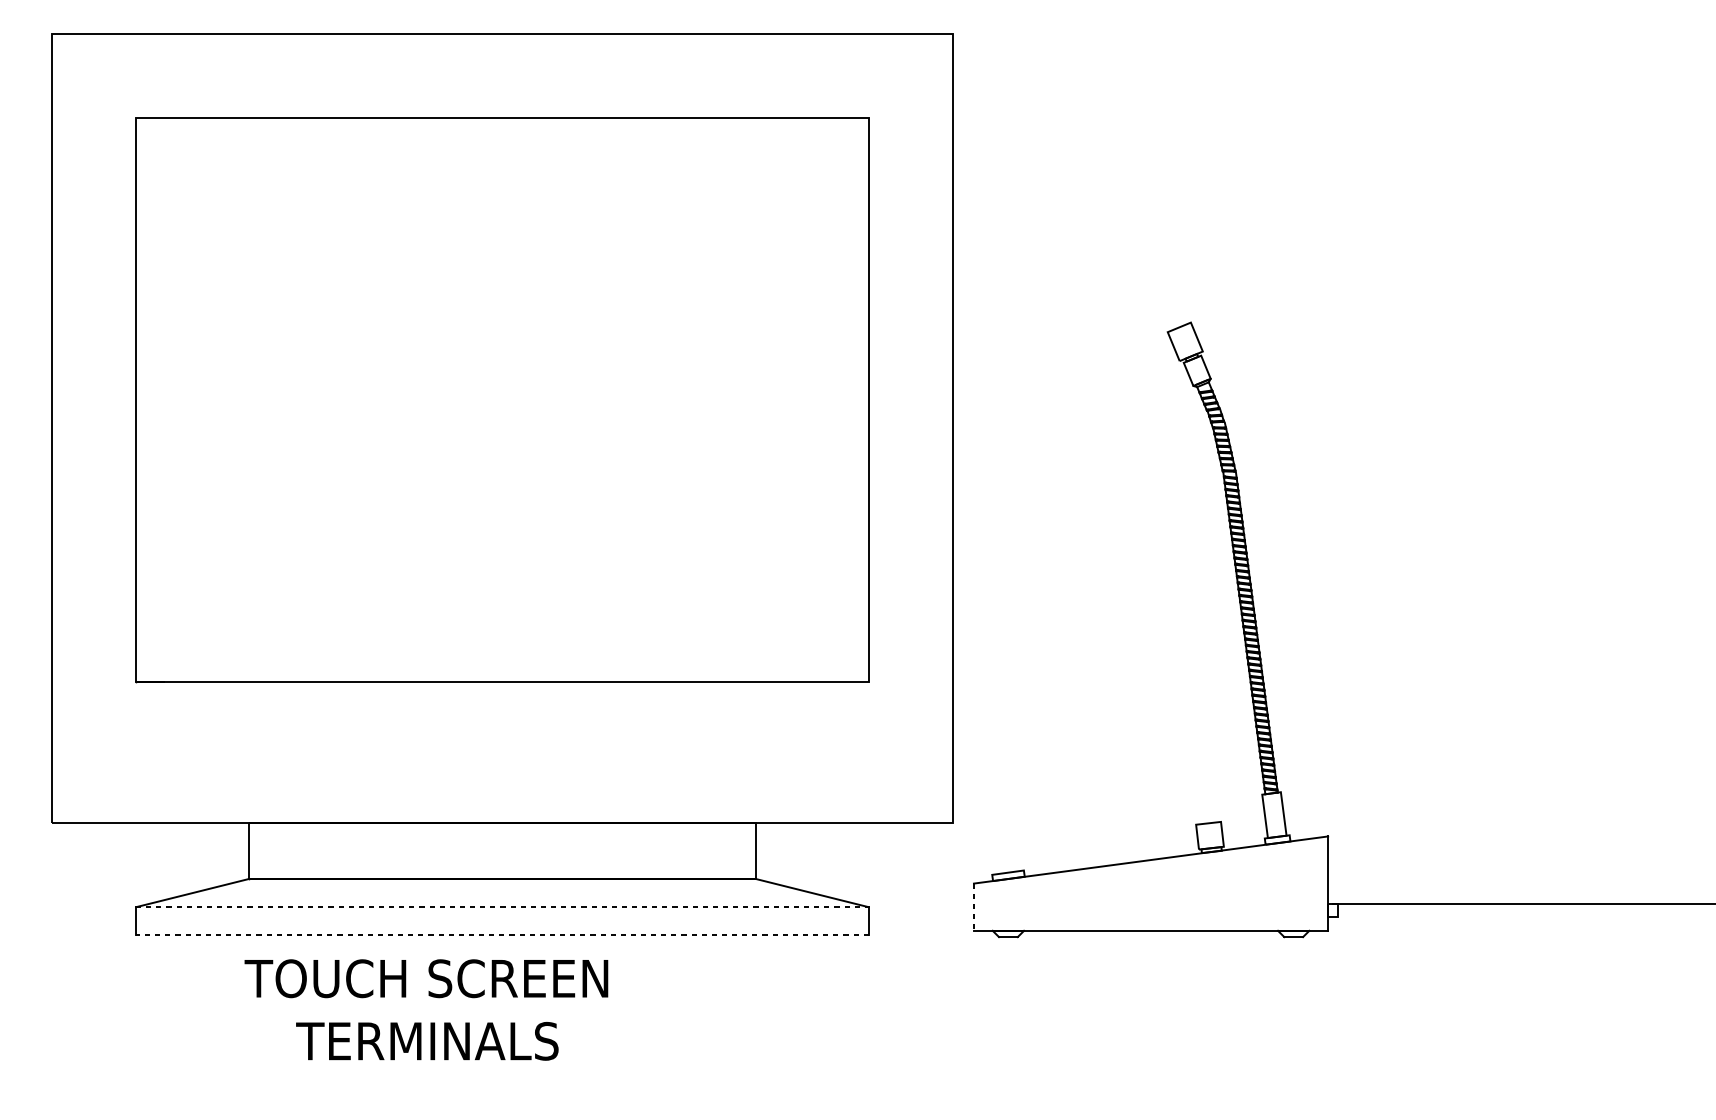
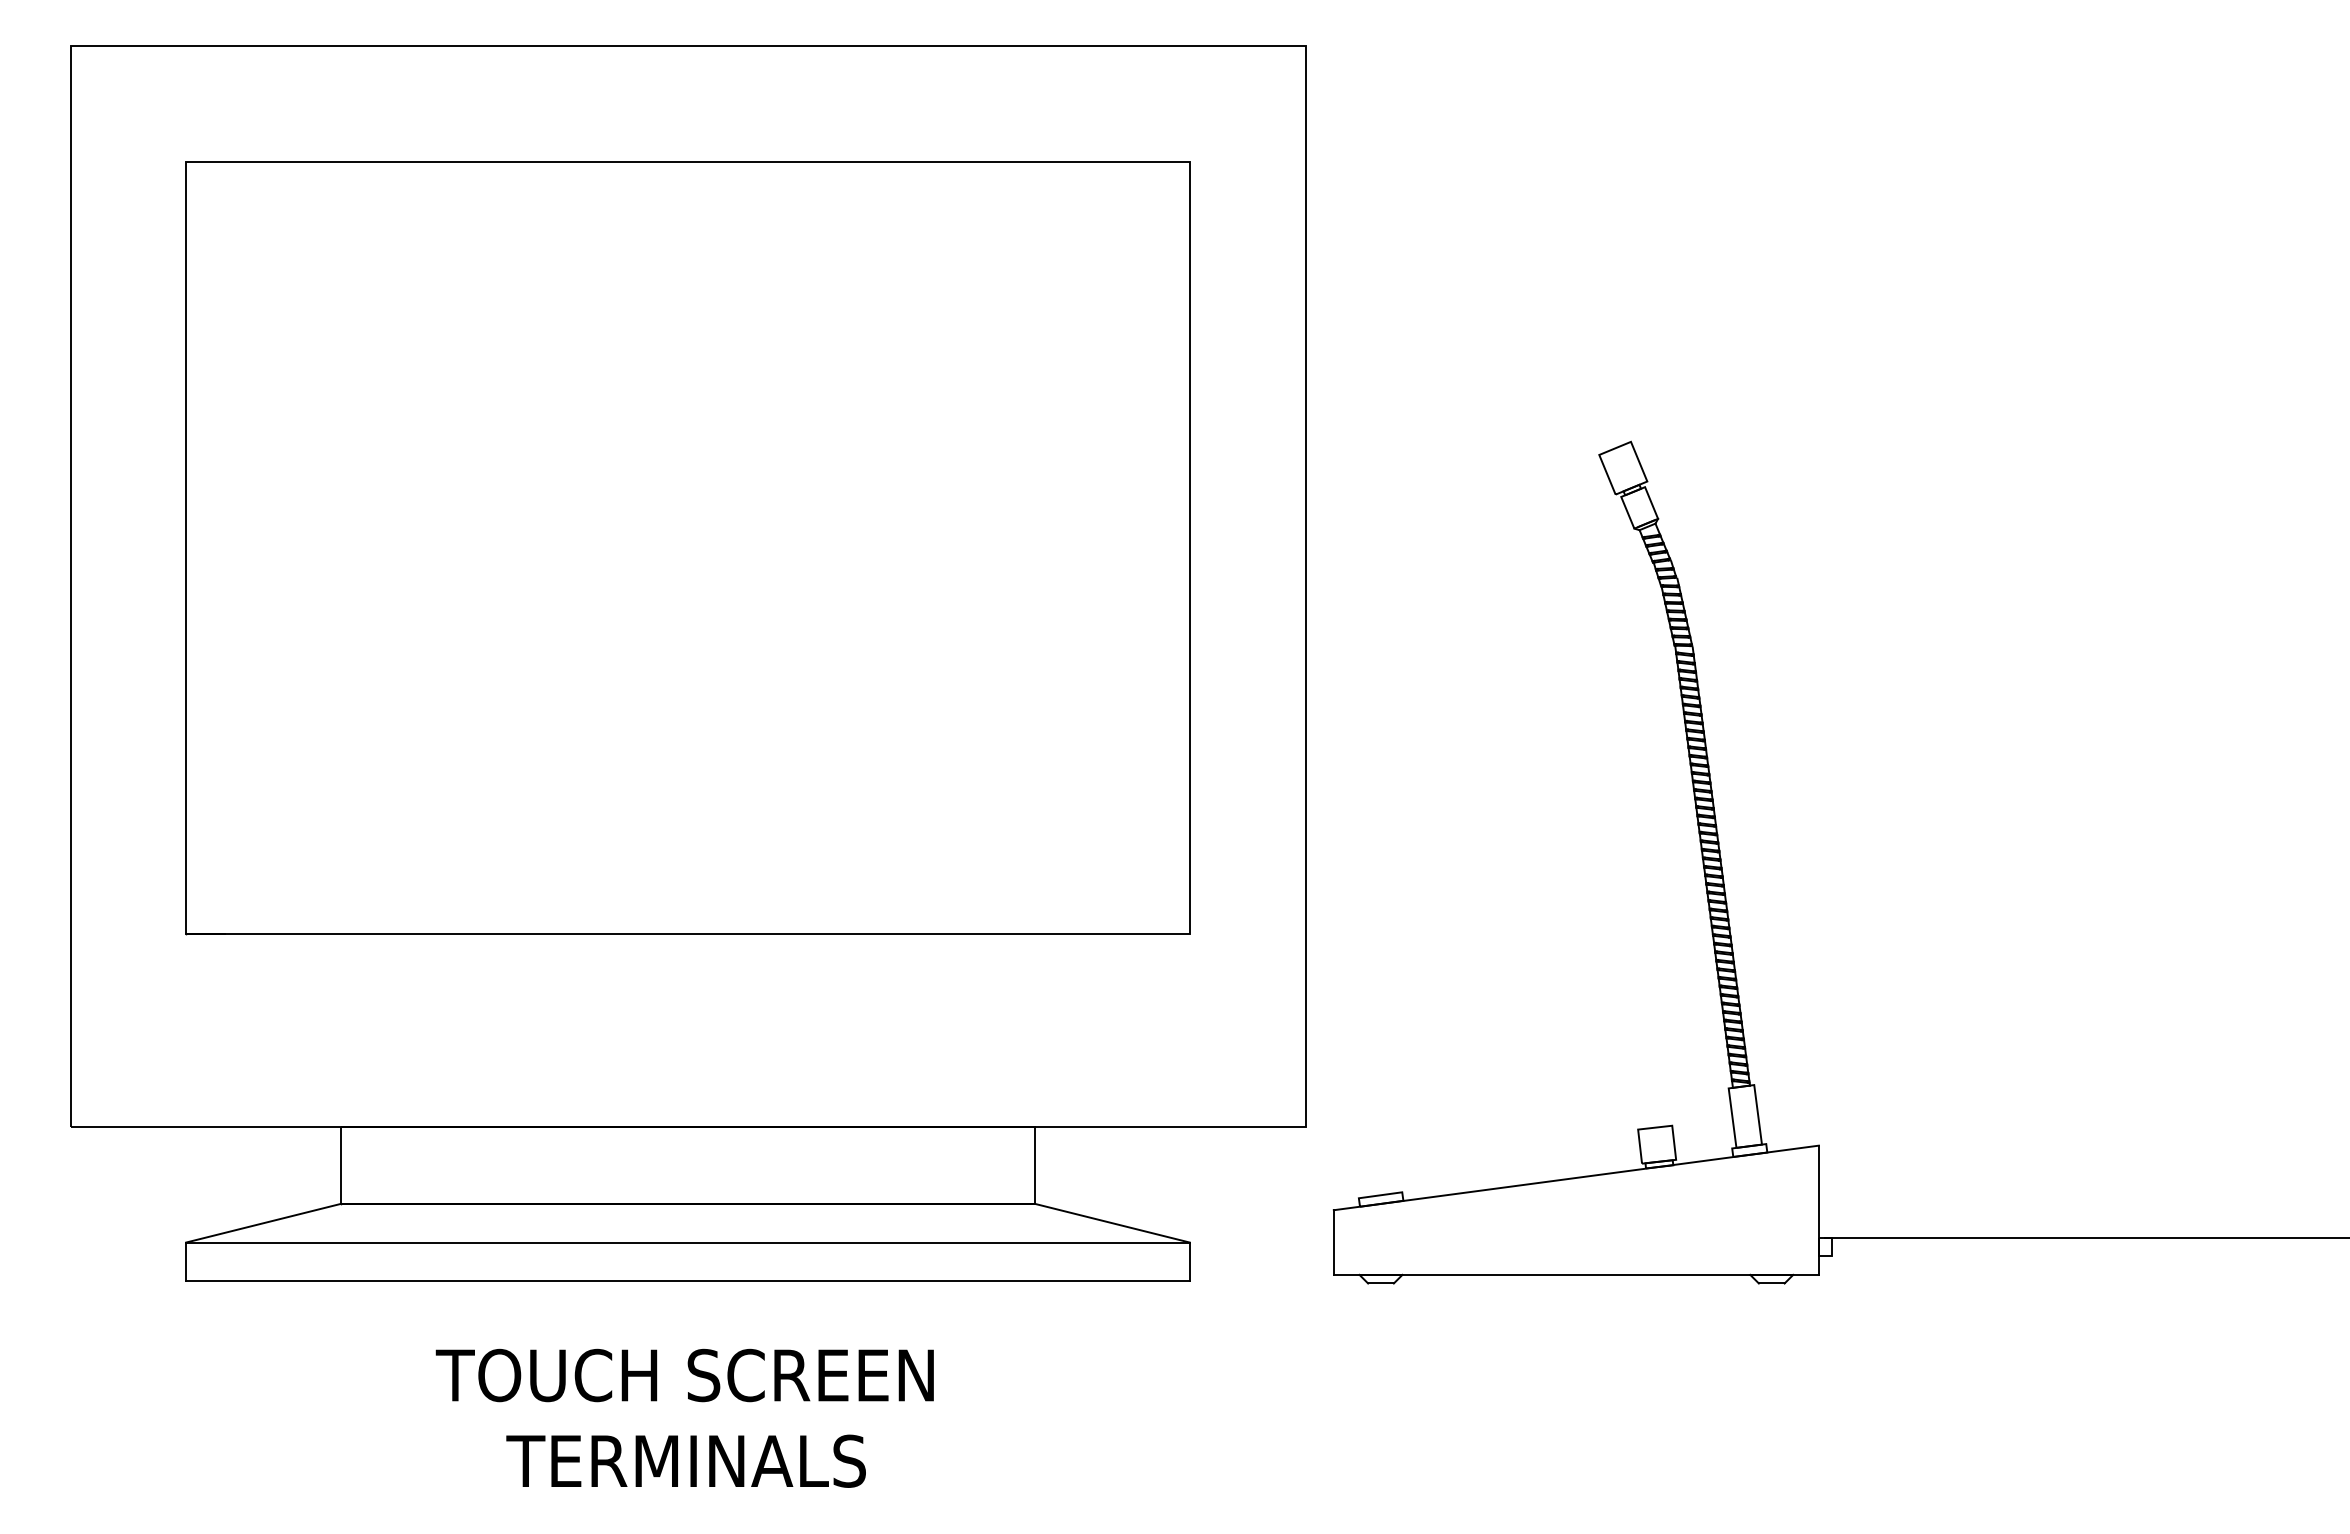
line: (502, 907) -> (687, 1242), dashed -> solid
line: (973, 907) -> (1333, 1243), dashed -> solid
line: (502, 935) -> (687, 1281), dashed -> solid
text: (426, 1009) -> (684, 1417), moved

